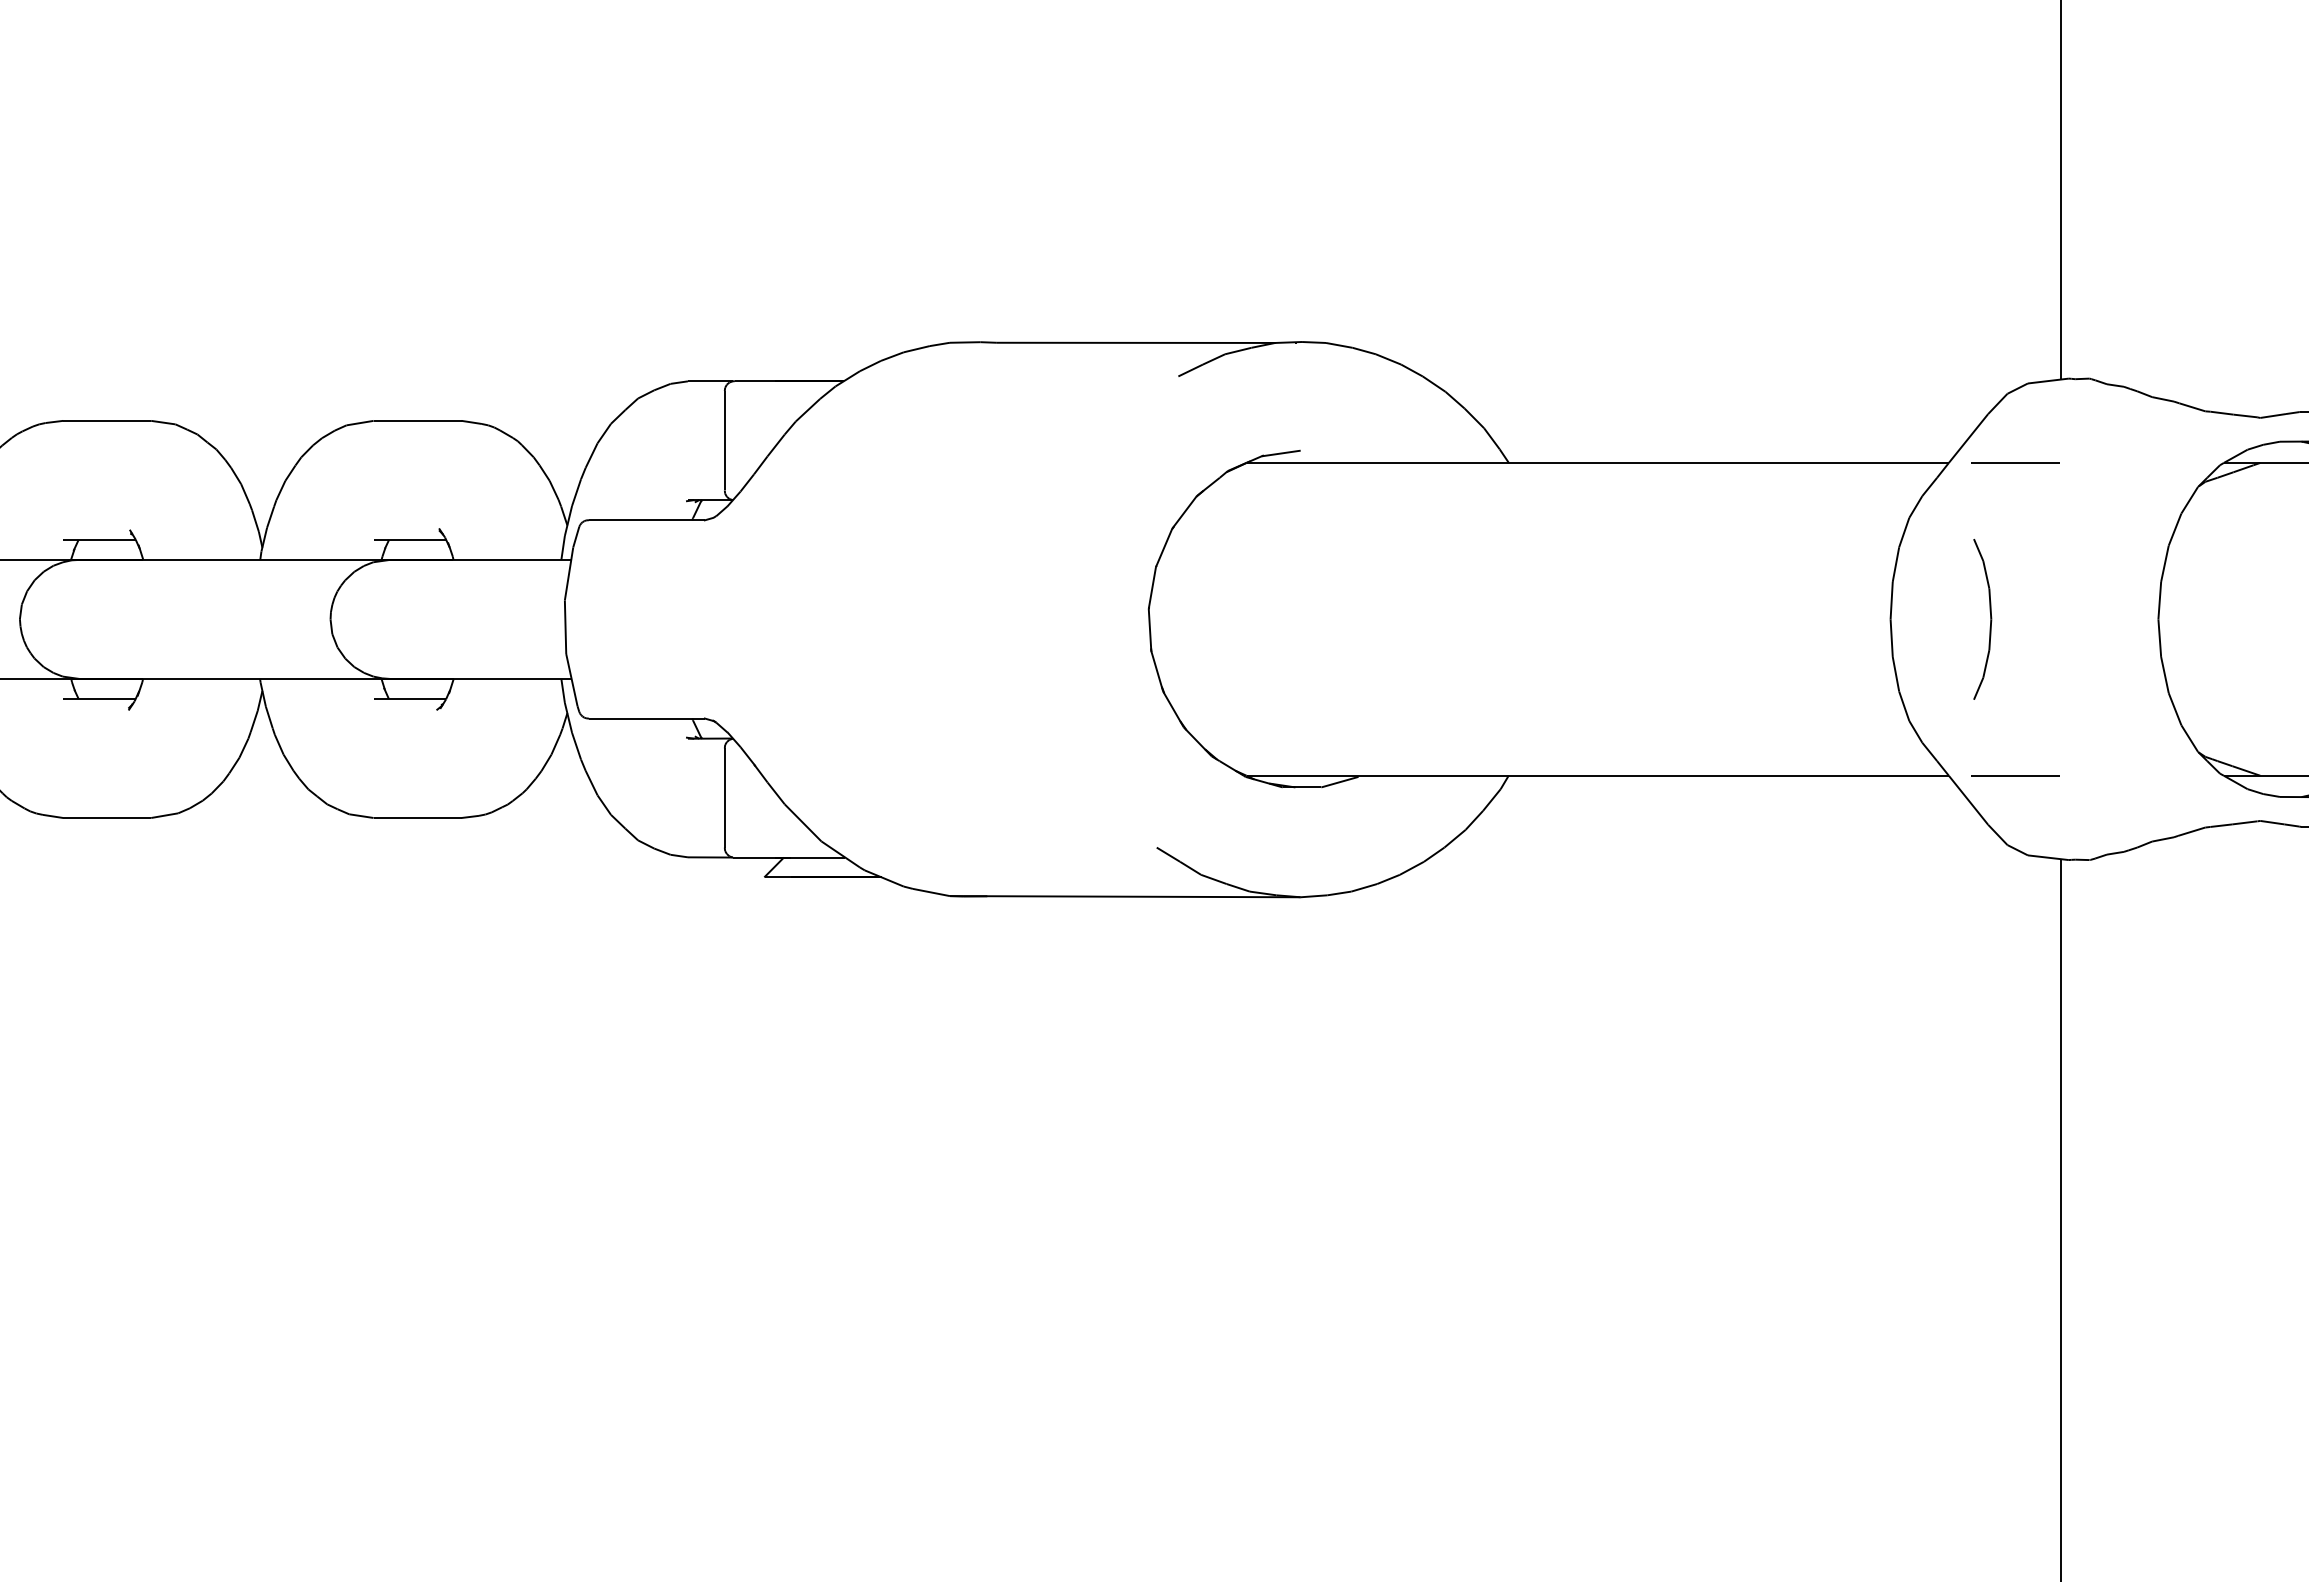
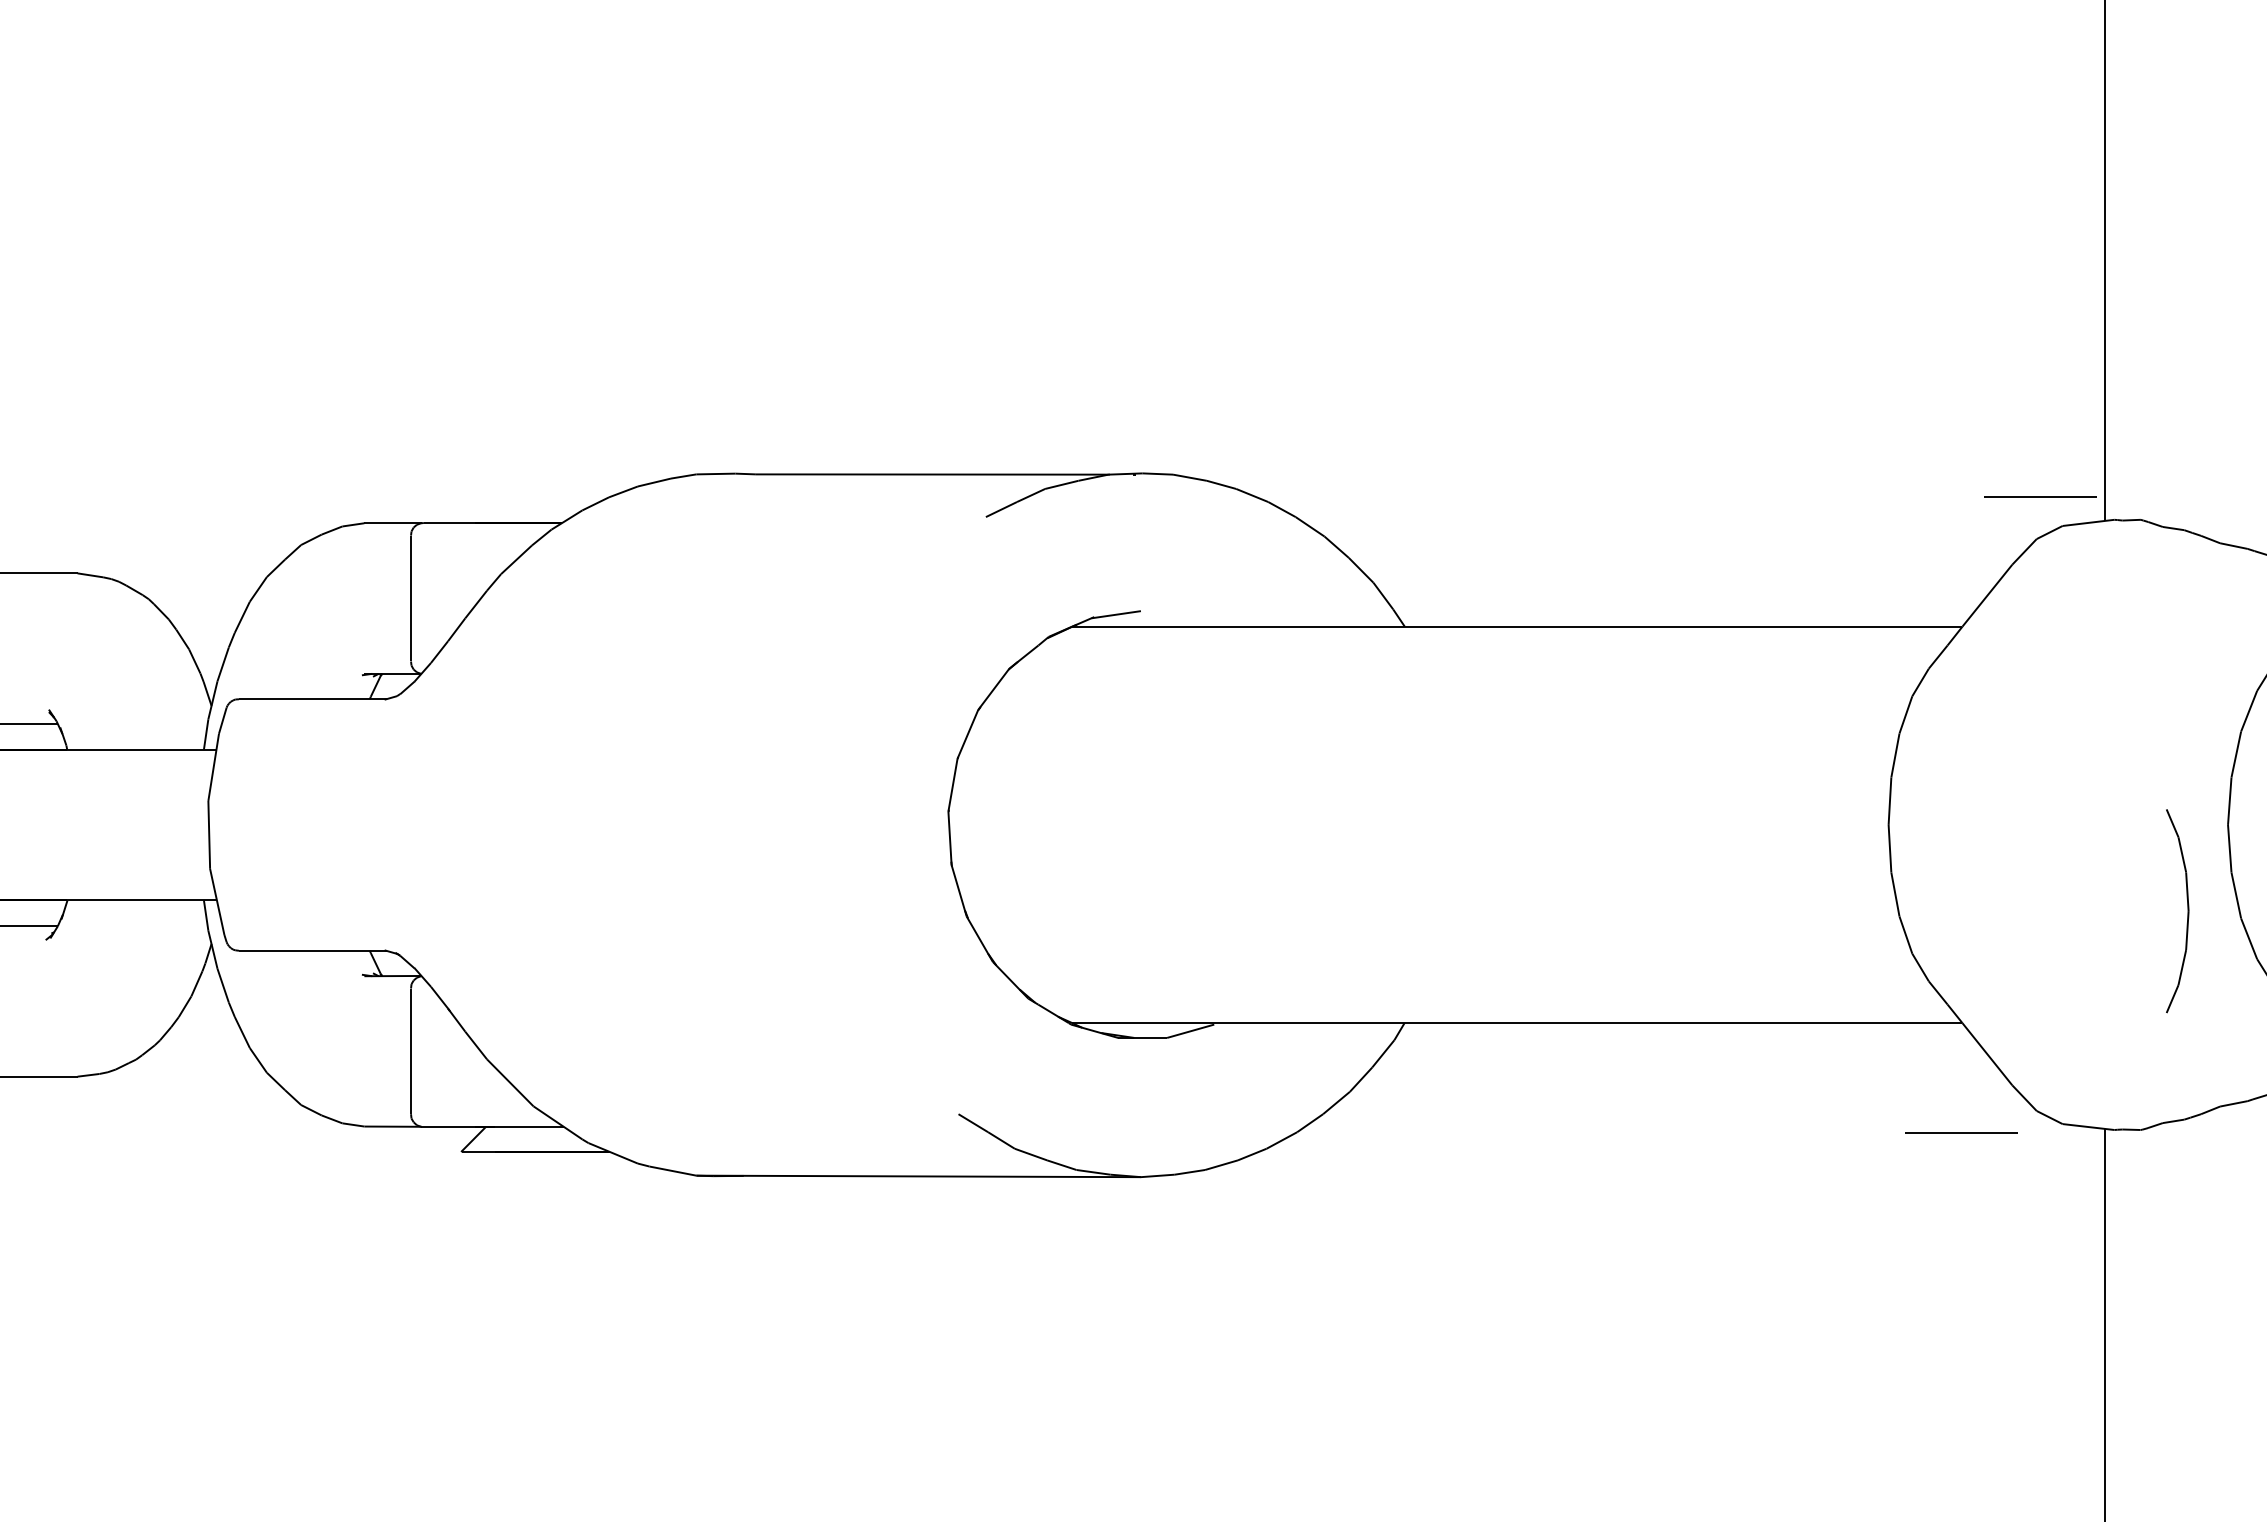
line: (2015, 462) -> (2040, 496), moved
part: (1990, 619) -> (2187, 911), moved
line: (2015, 775) -> (1961, 1133), moved

